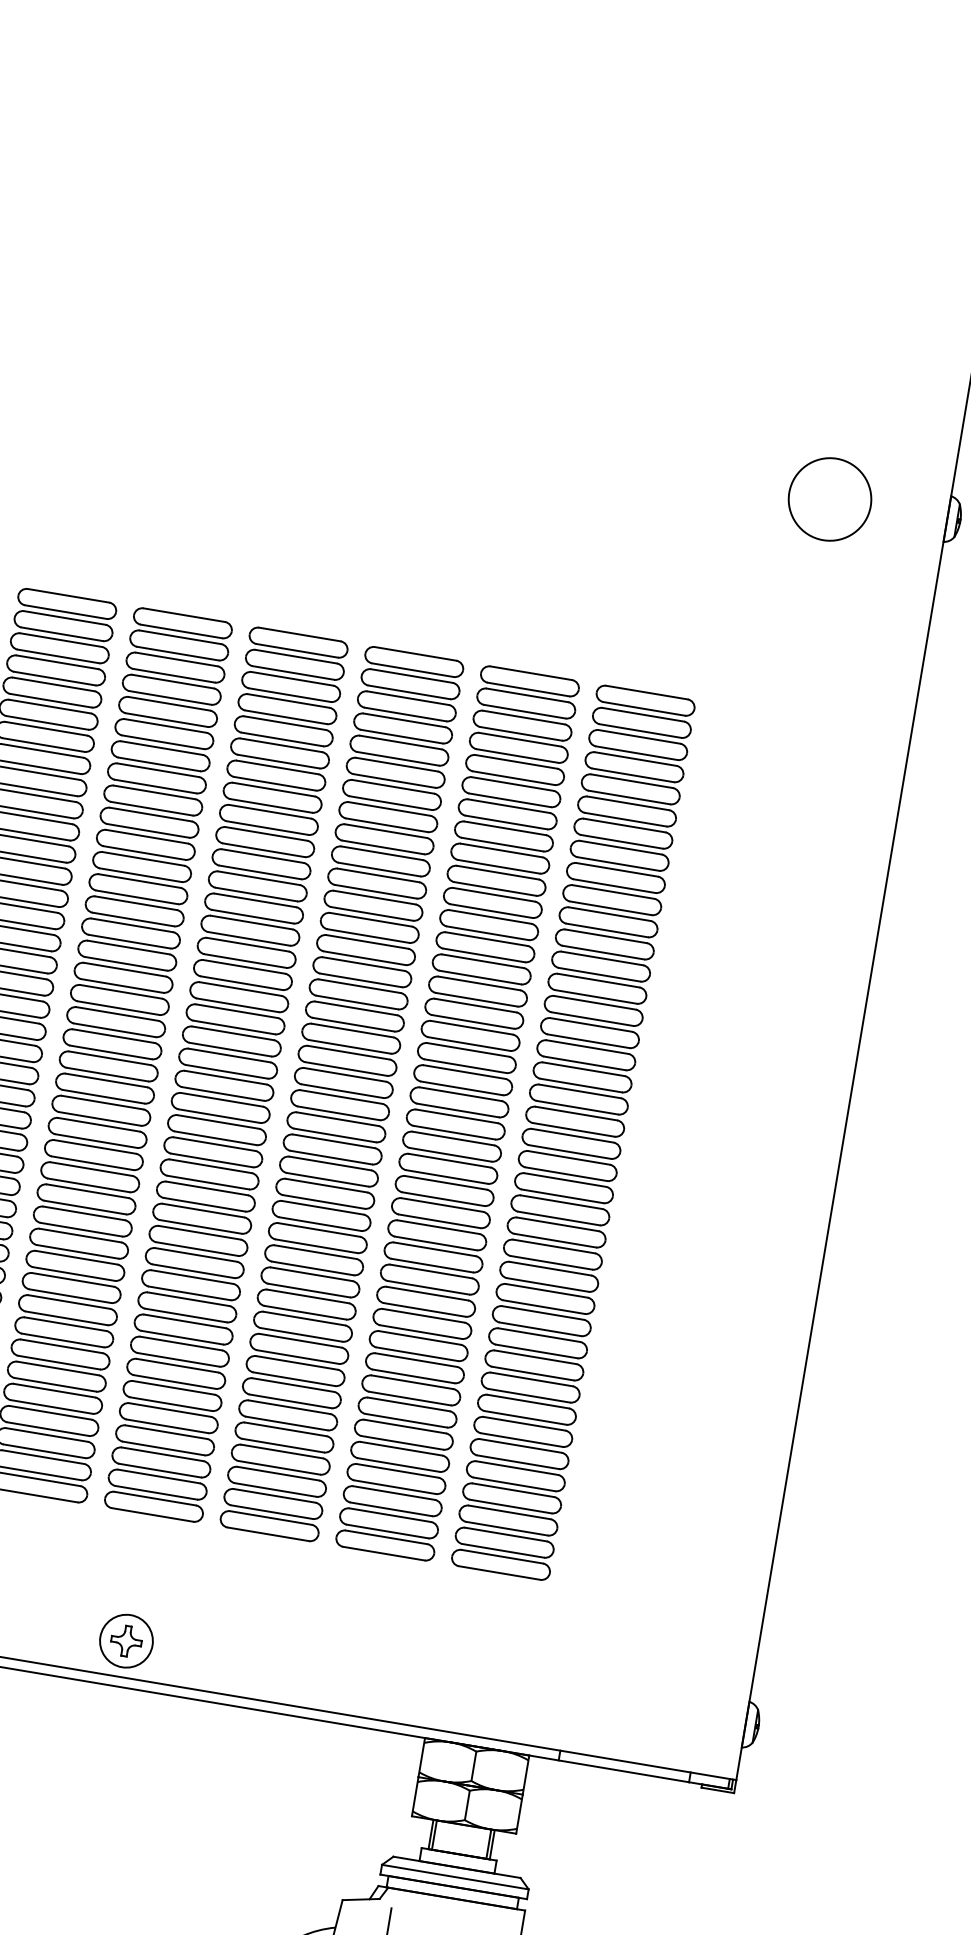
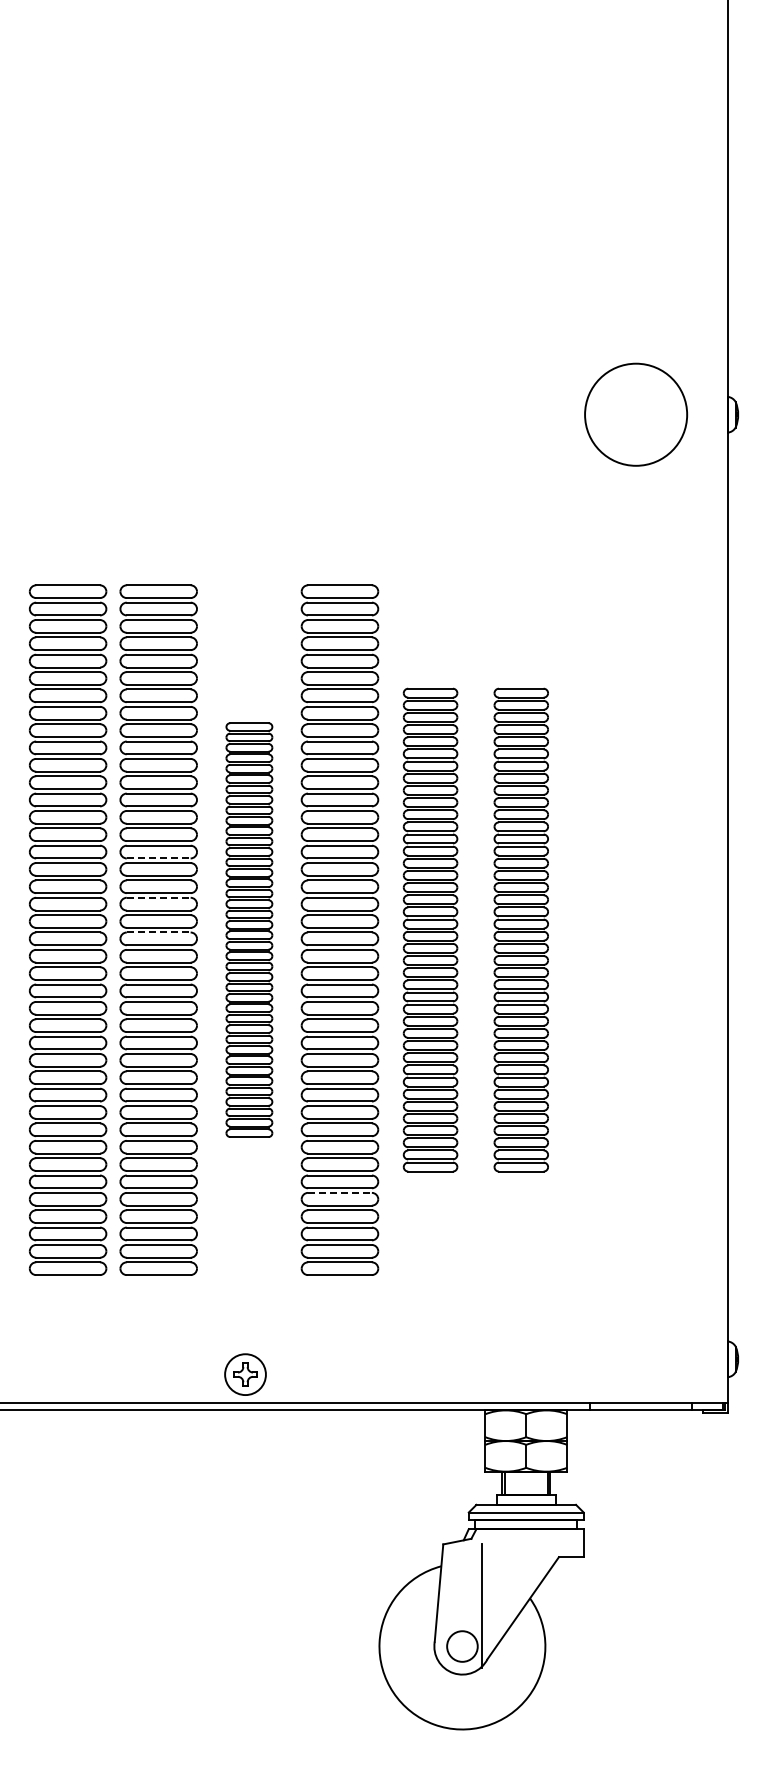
circle: (830, 499) -> (636, 414), size x1.6
line: (125, 963) -> (158, 858), solid -> dashed
line: (117, 1013) -> (158, 897), solid -> dashed
line: (109, 1058) -> (158, 932), solid -> dashed
part: (226, 1073) -> (249, 929), size x0.6
part: (457, 1112) -> (430, 929), size x0.7
part: (573, 1131) -> (521, 929), size x0.7
line: (285, 1428) -> (339, 1192), solid -> dashed

